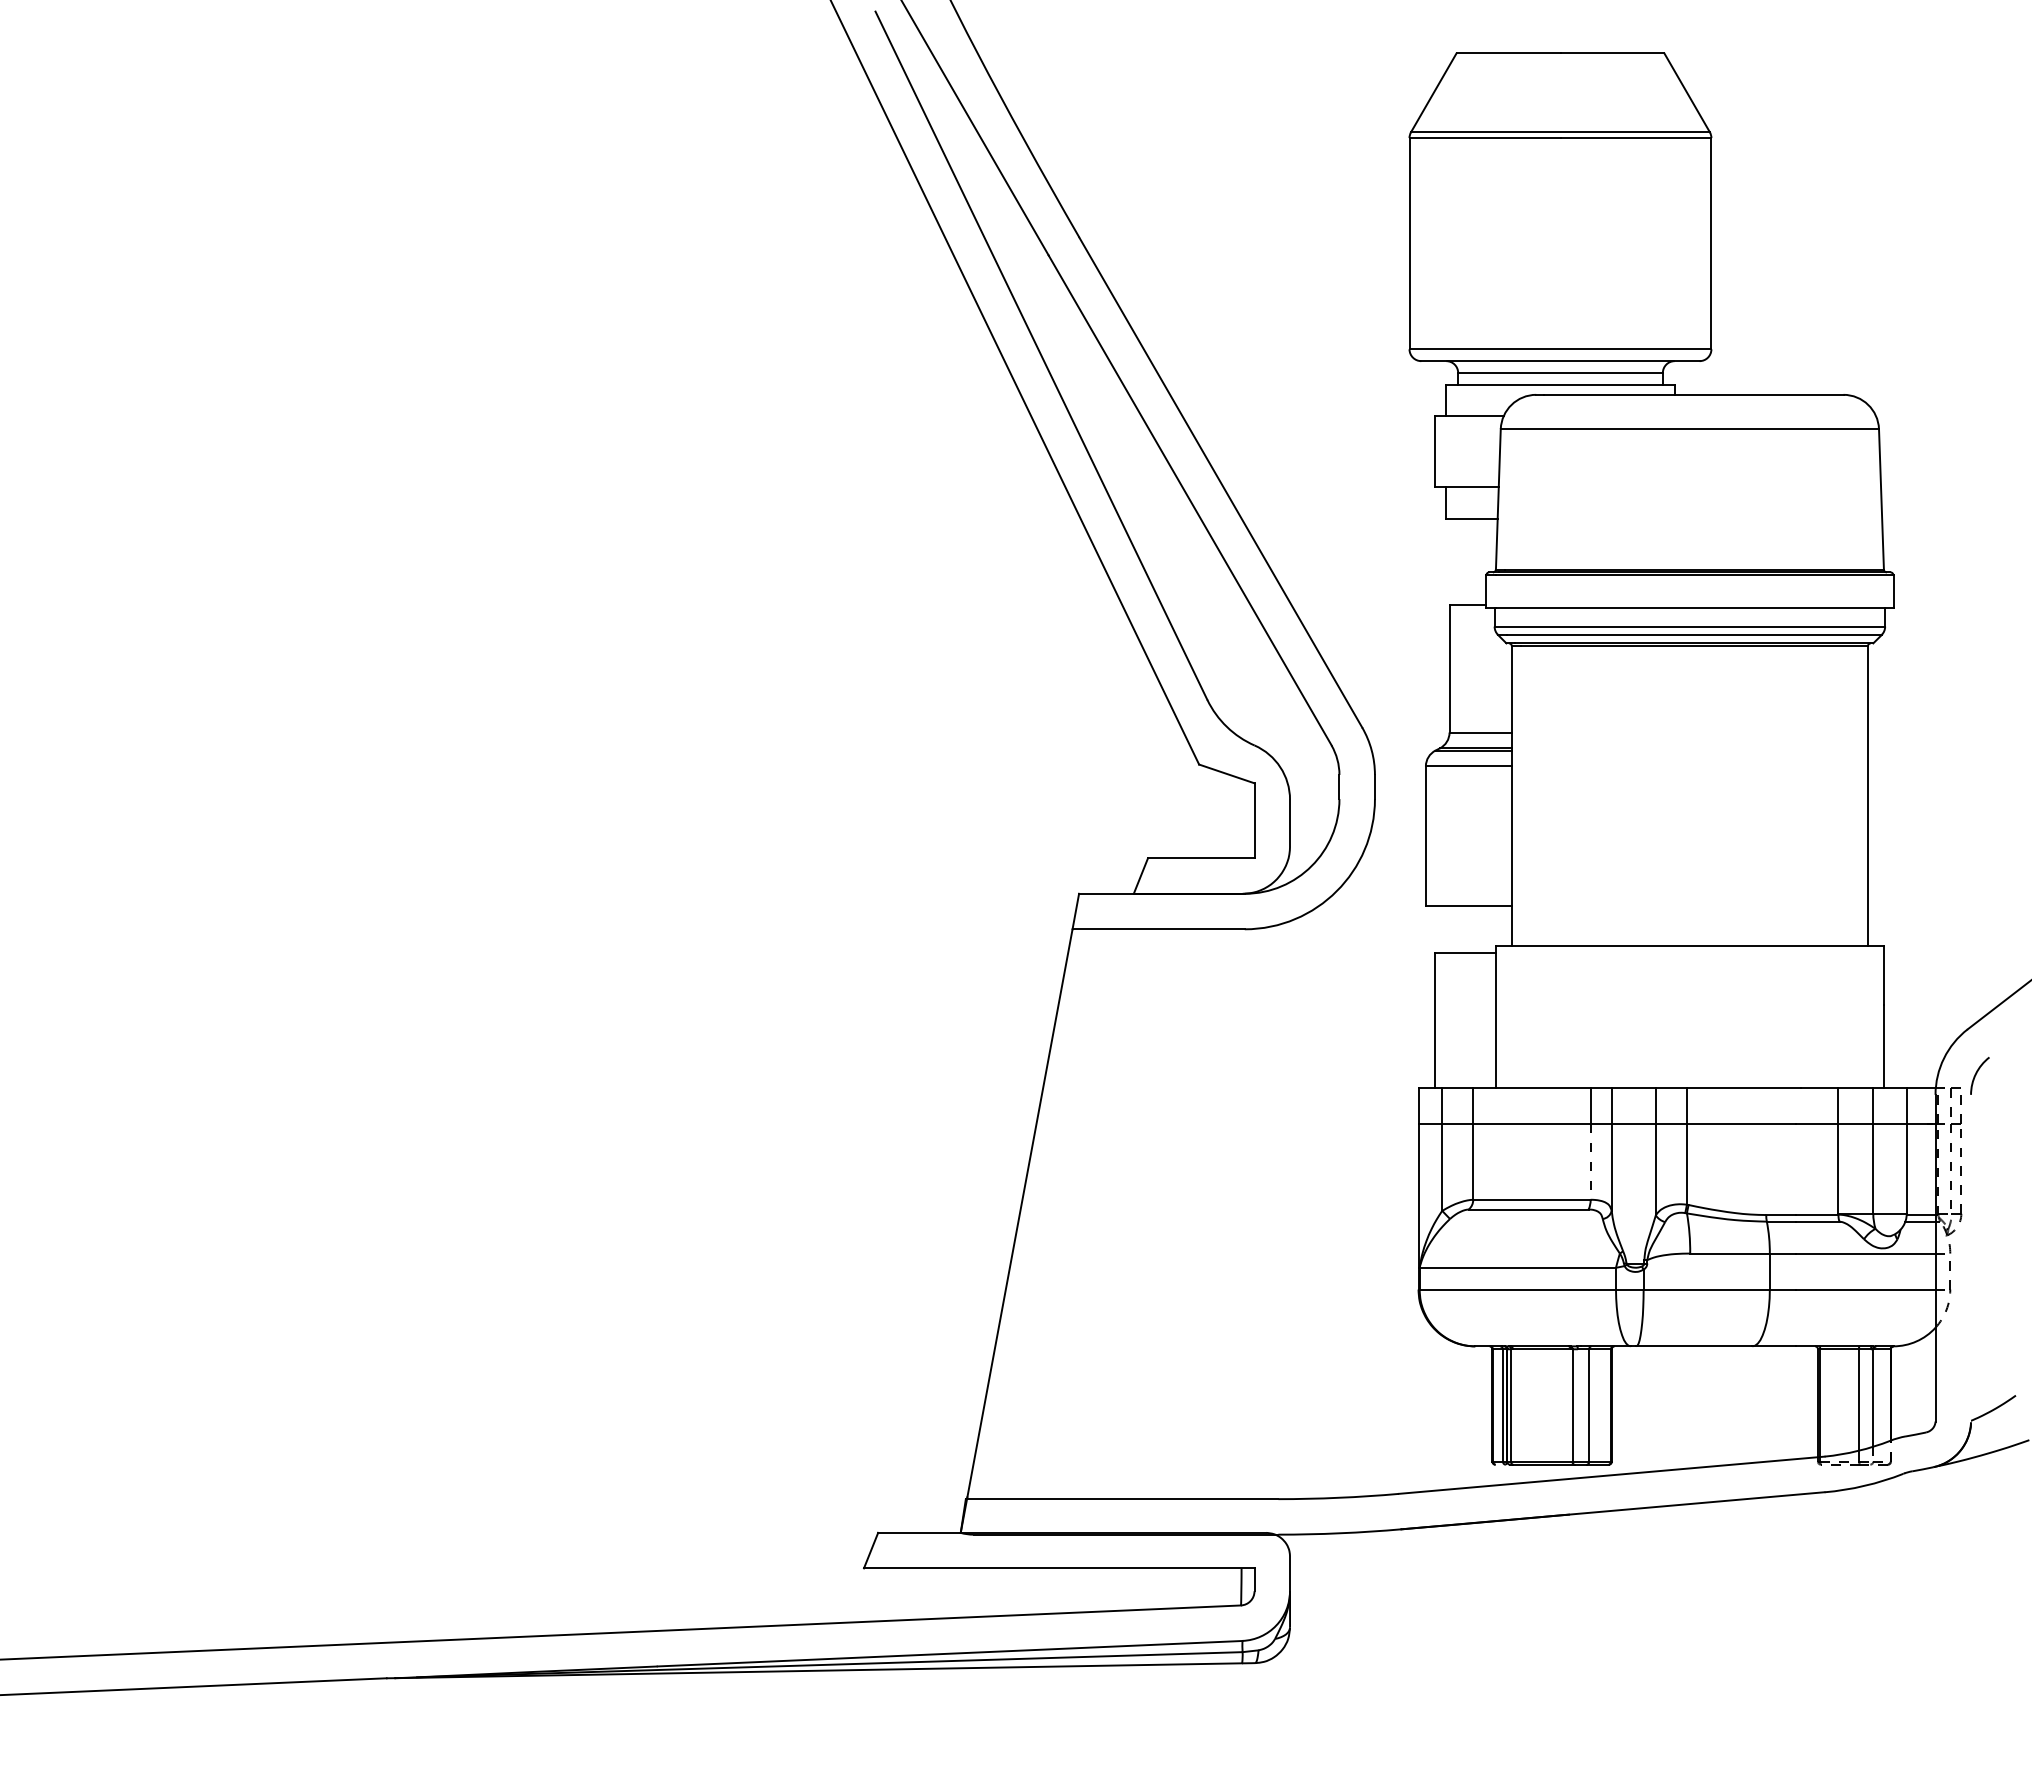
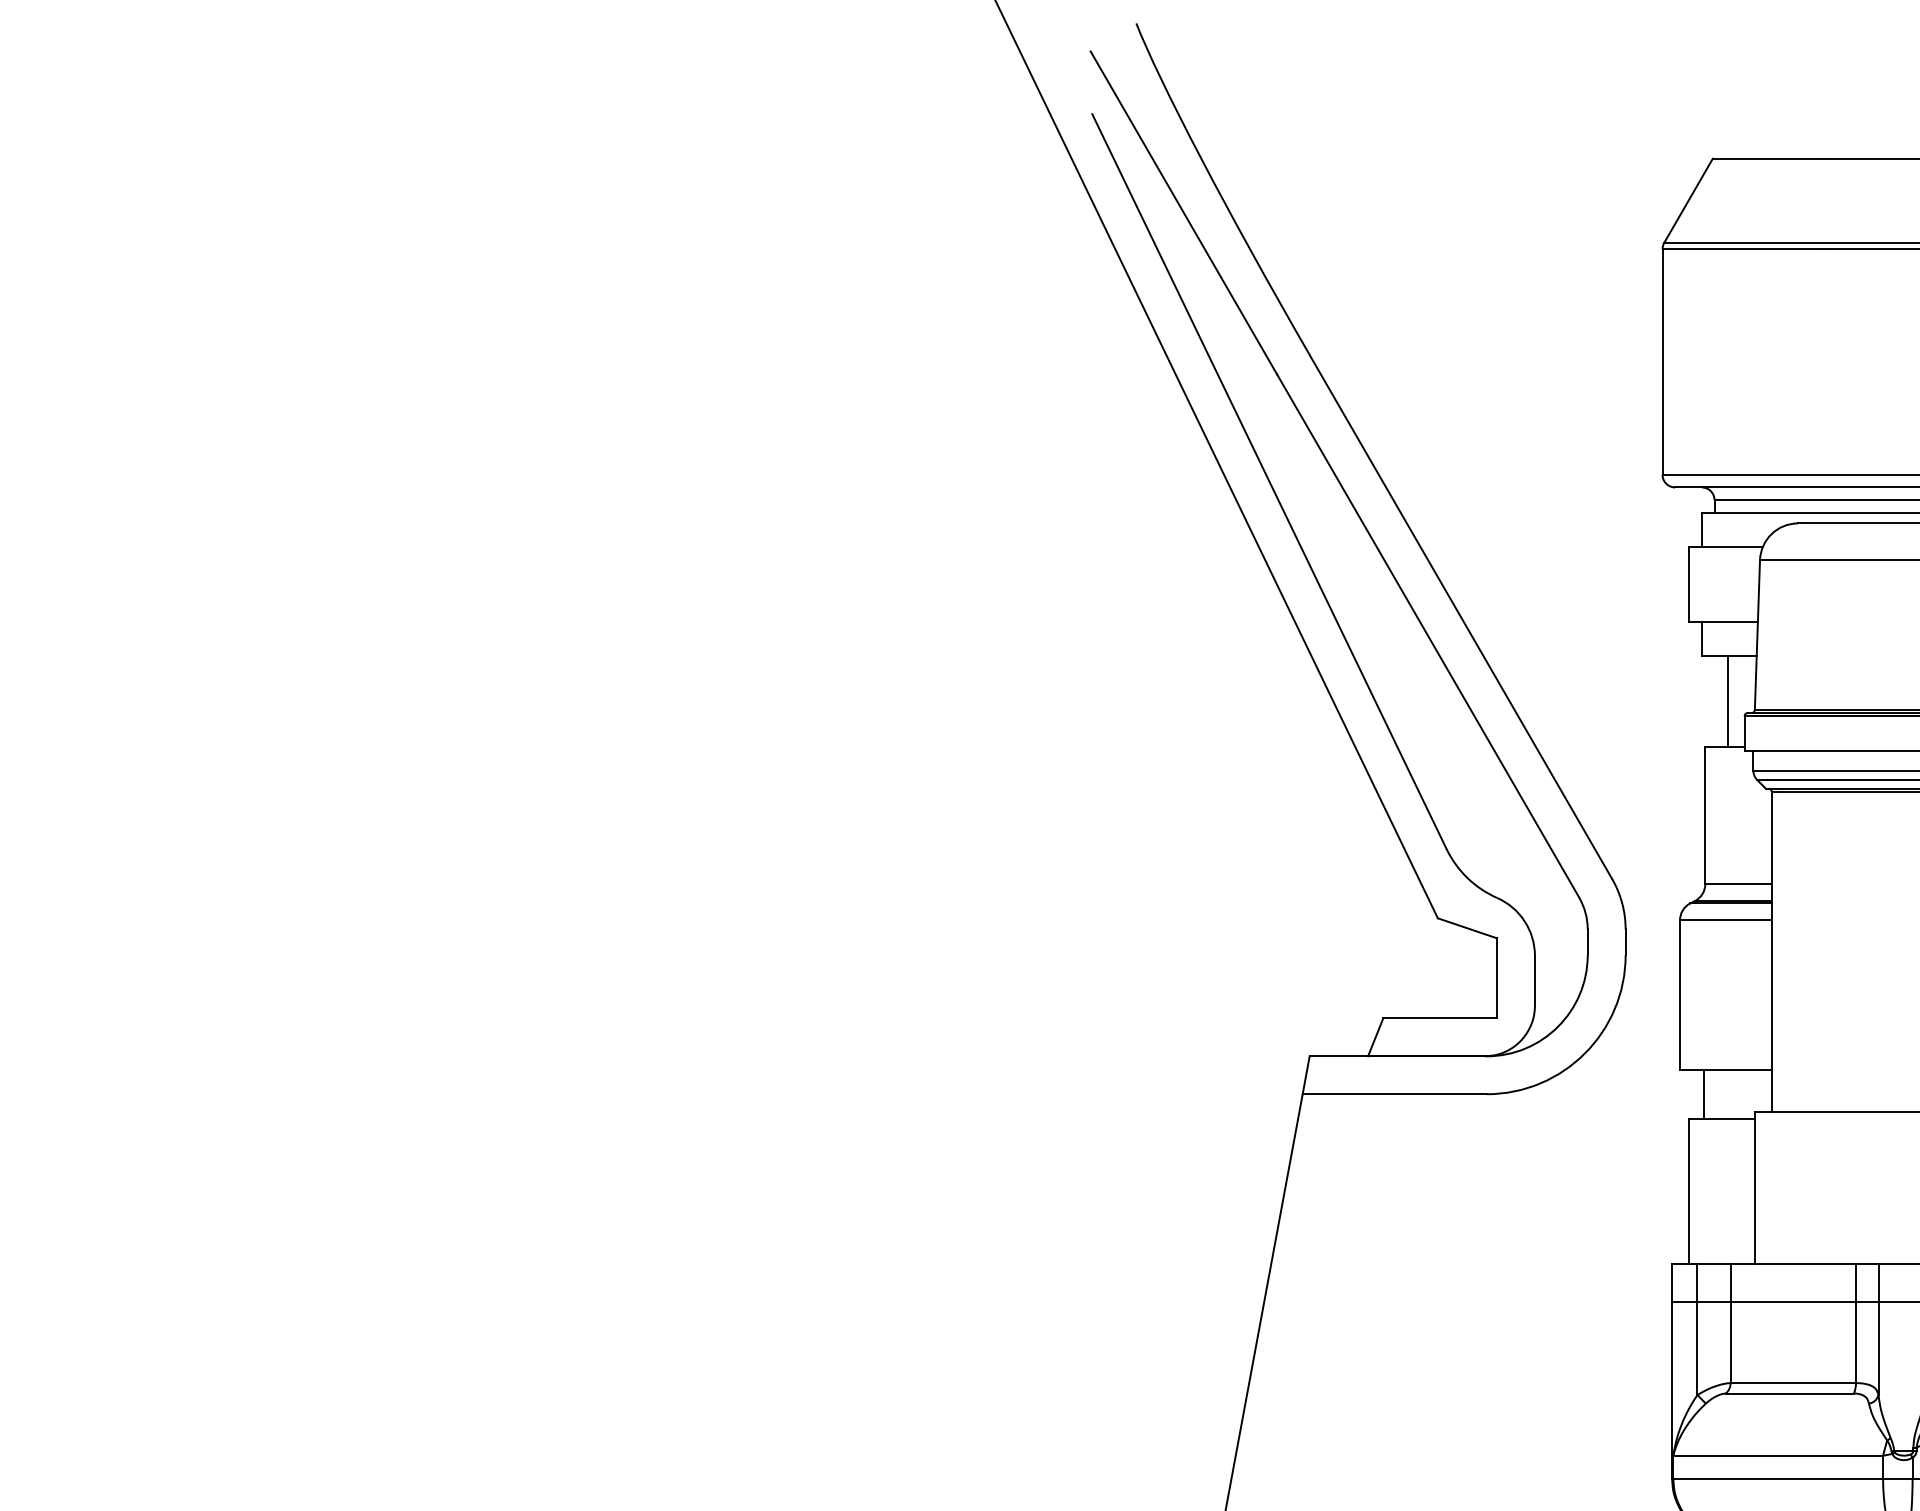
line: (1470, 561) -> (1727, 701), added
line: (1448, 929) -> (1704, 1094), added
line: (1590, 1161) -> (1855, 1342), dashed -> solid

